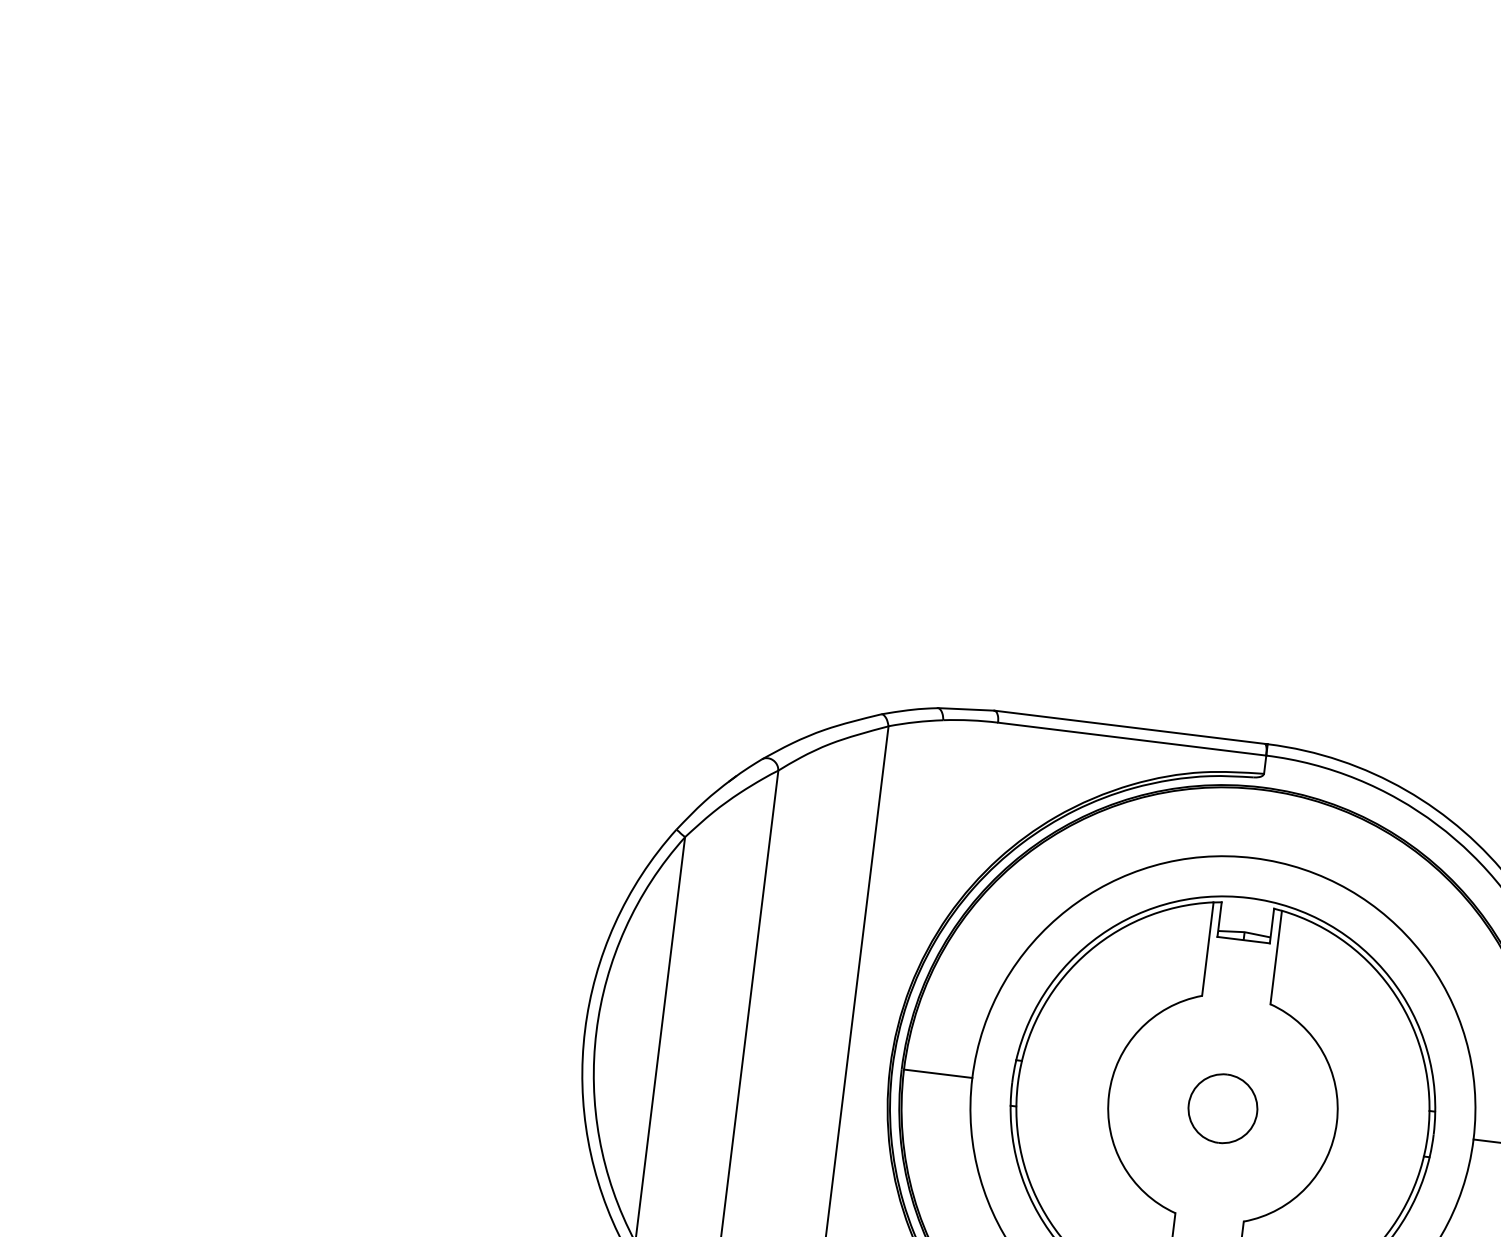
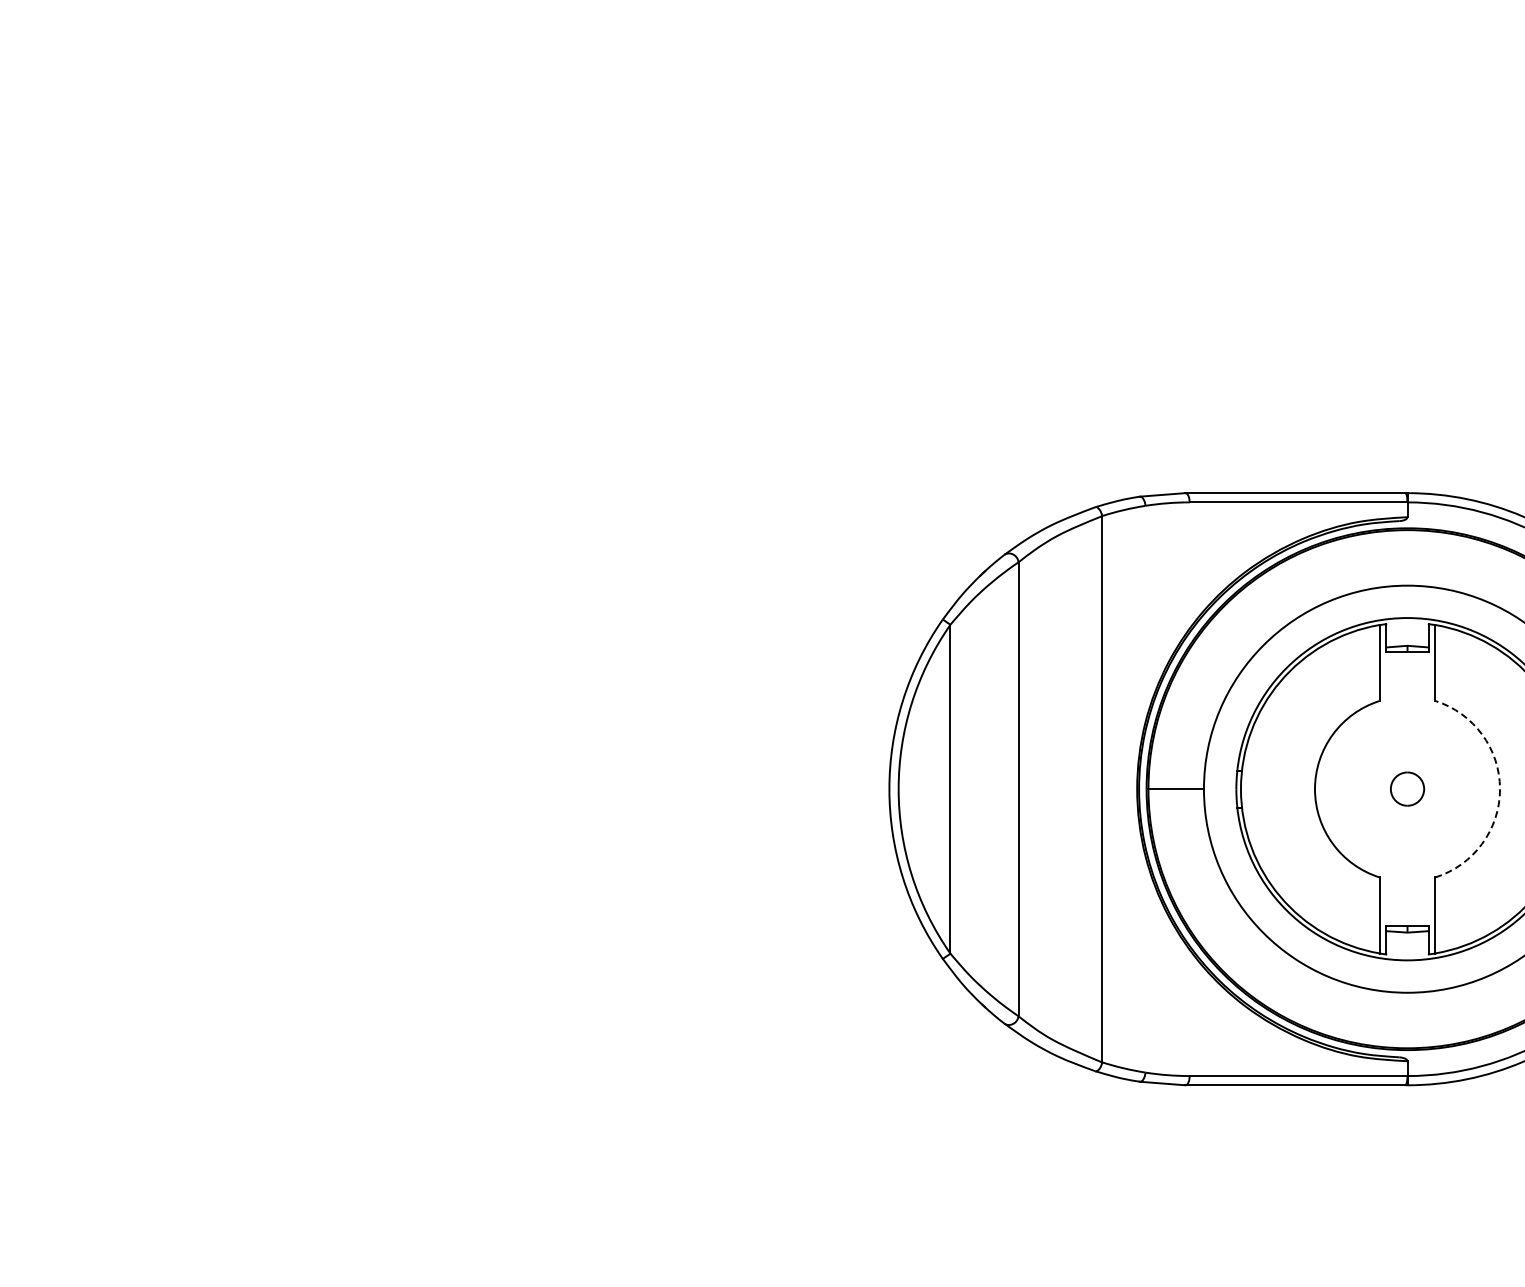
part: (1223, 1107) -> (1407, 788), size x0.6
arc: (1337, 1123) -> (1500, 789), solid -> dashed

